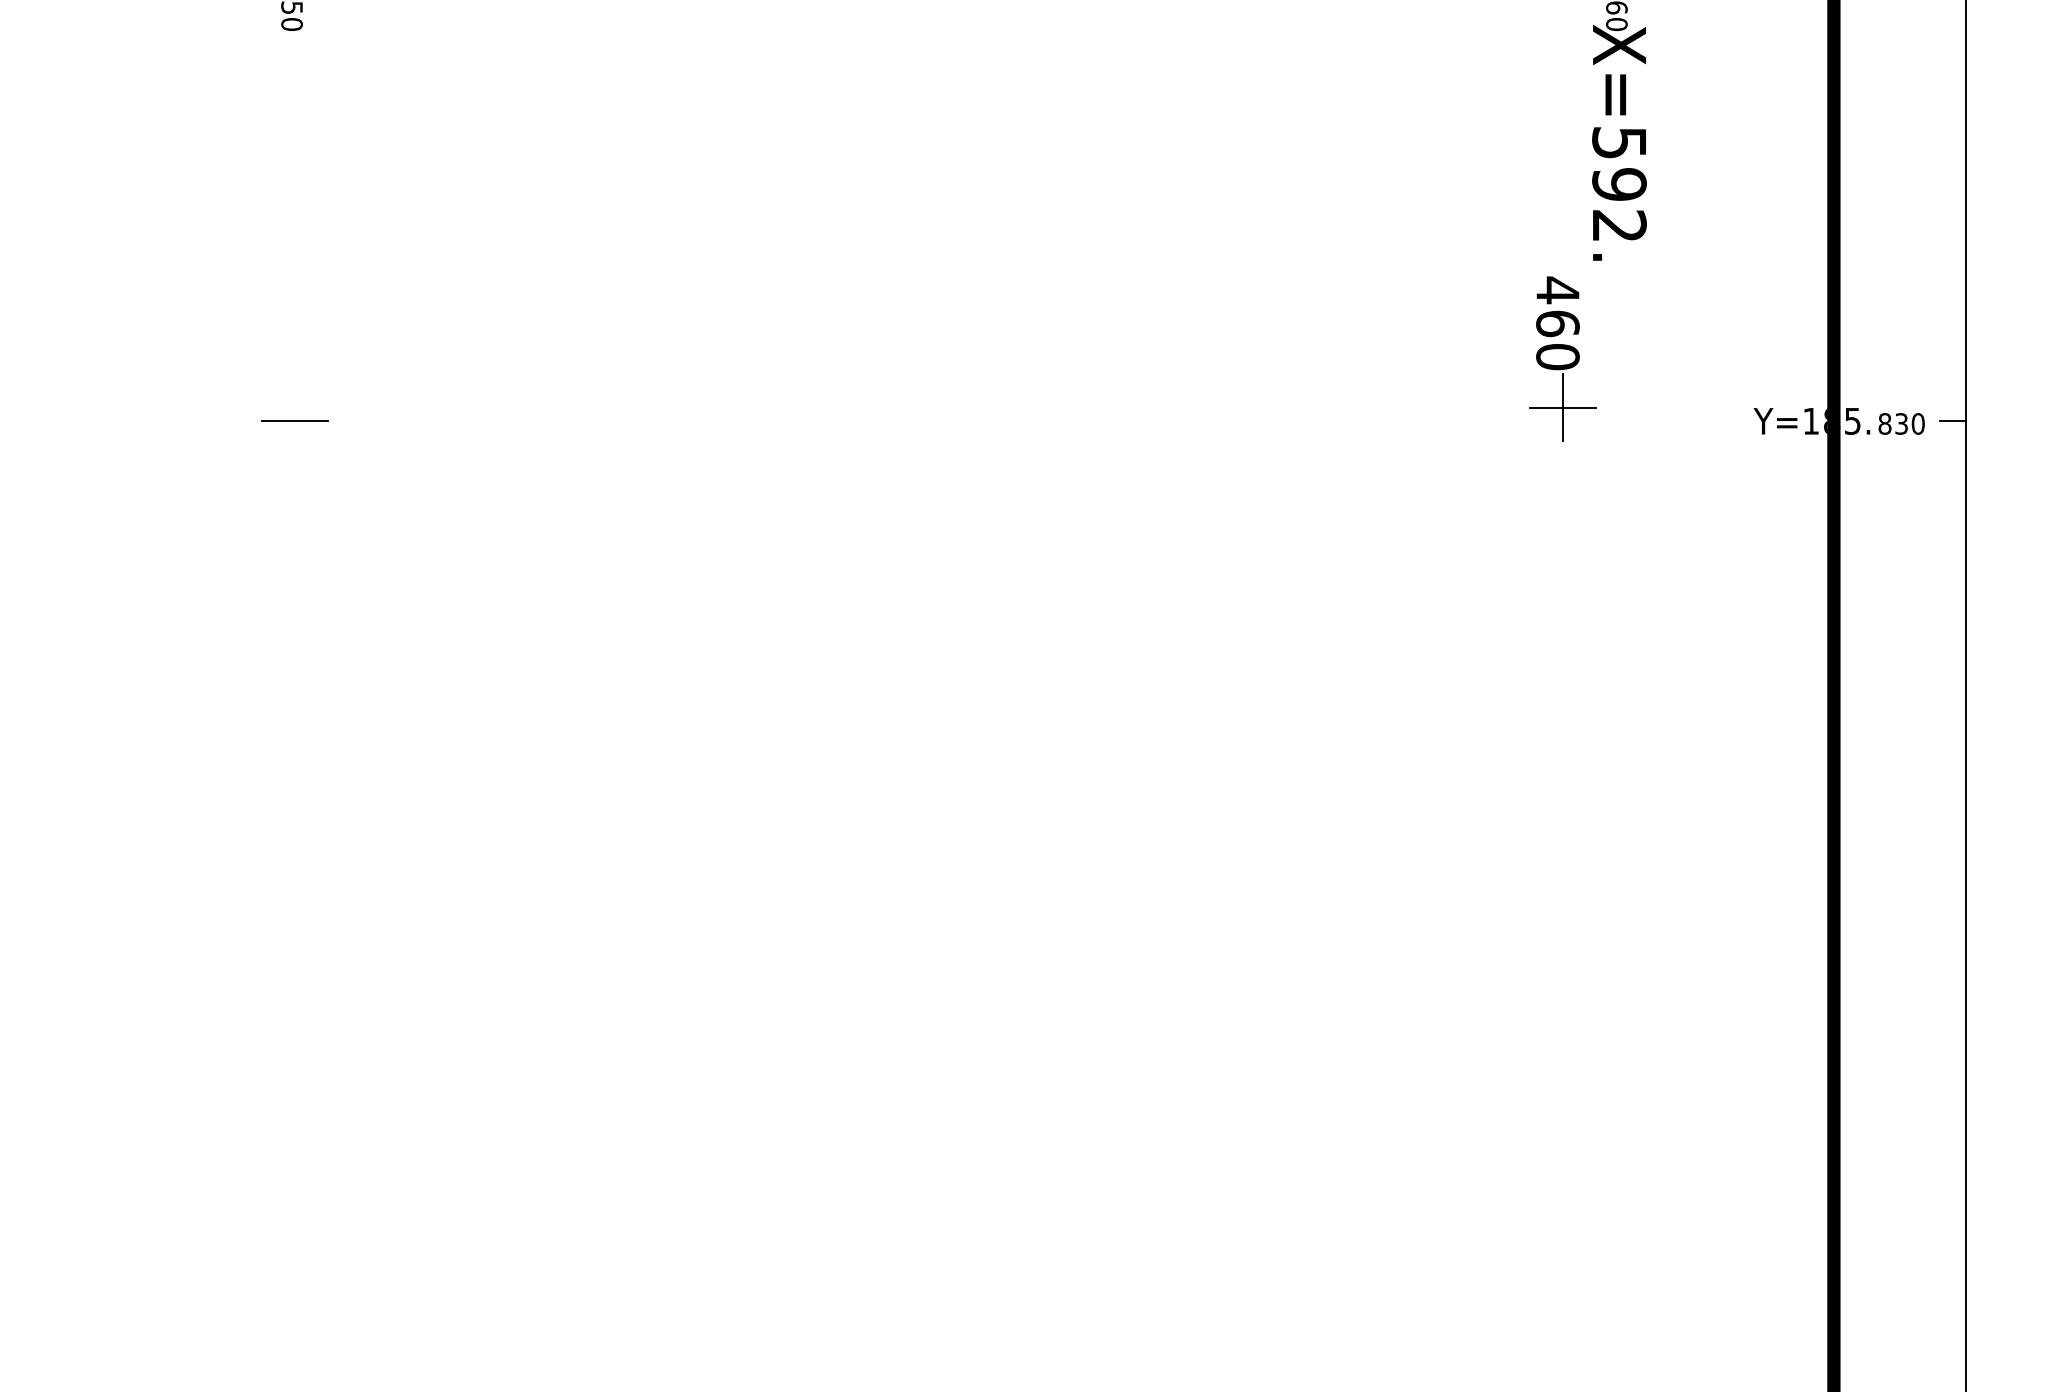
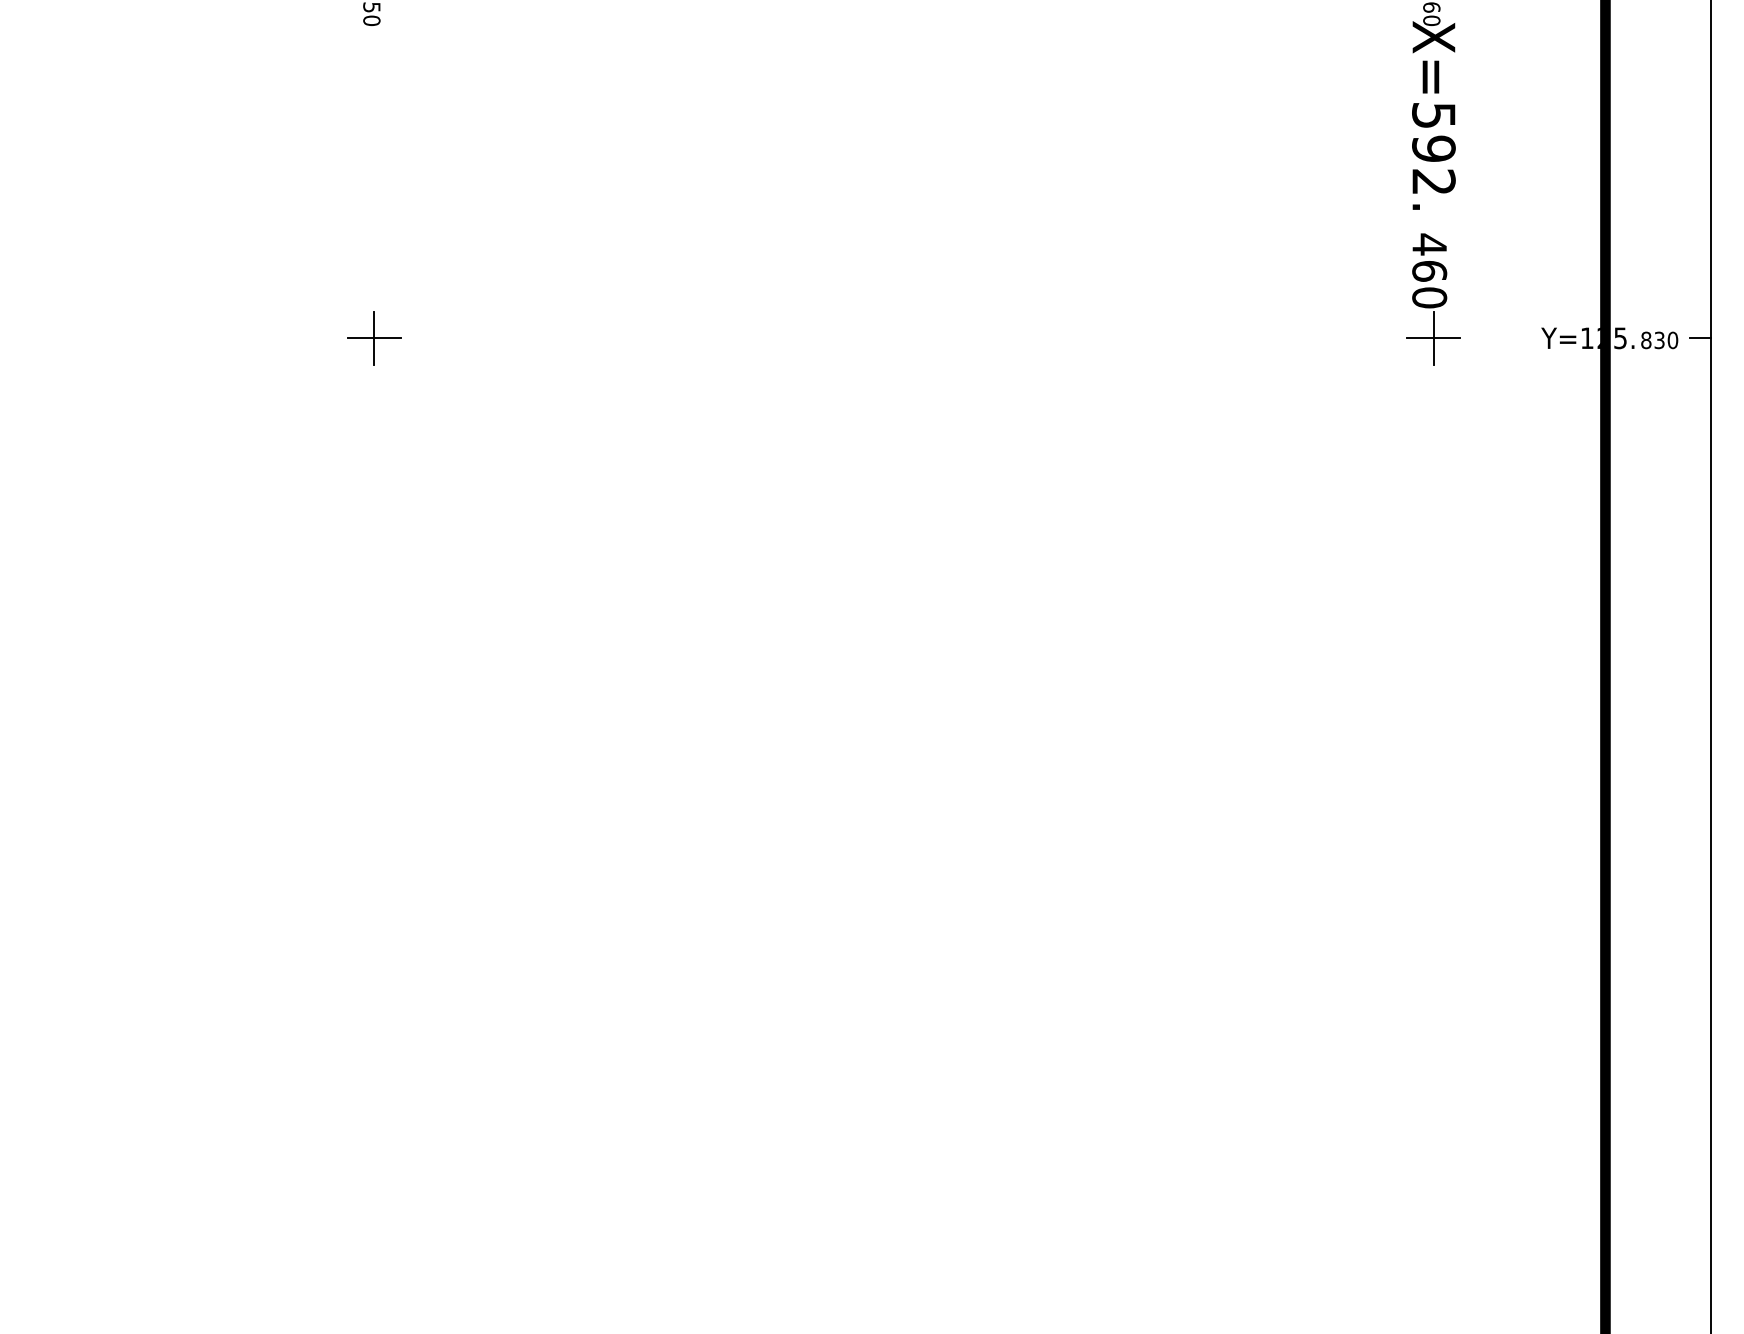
part: (1562, 359) -> (1433, 299), moved
line: (295, 420) -> (374, 337), added
text: (1831, 421) -> (1603, 338), Y=185. -> Y=125.

